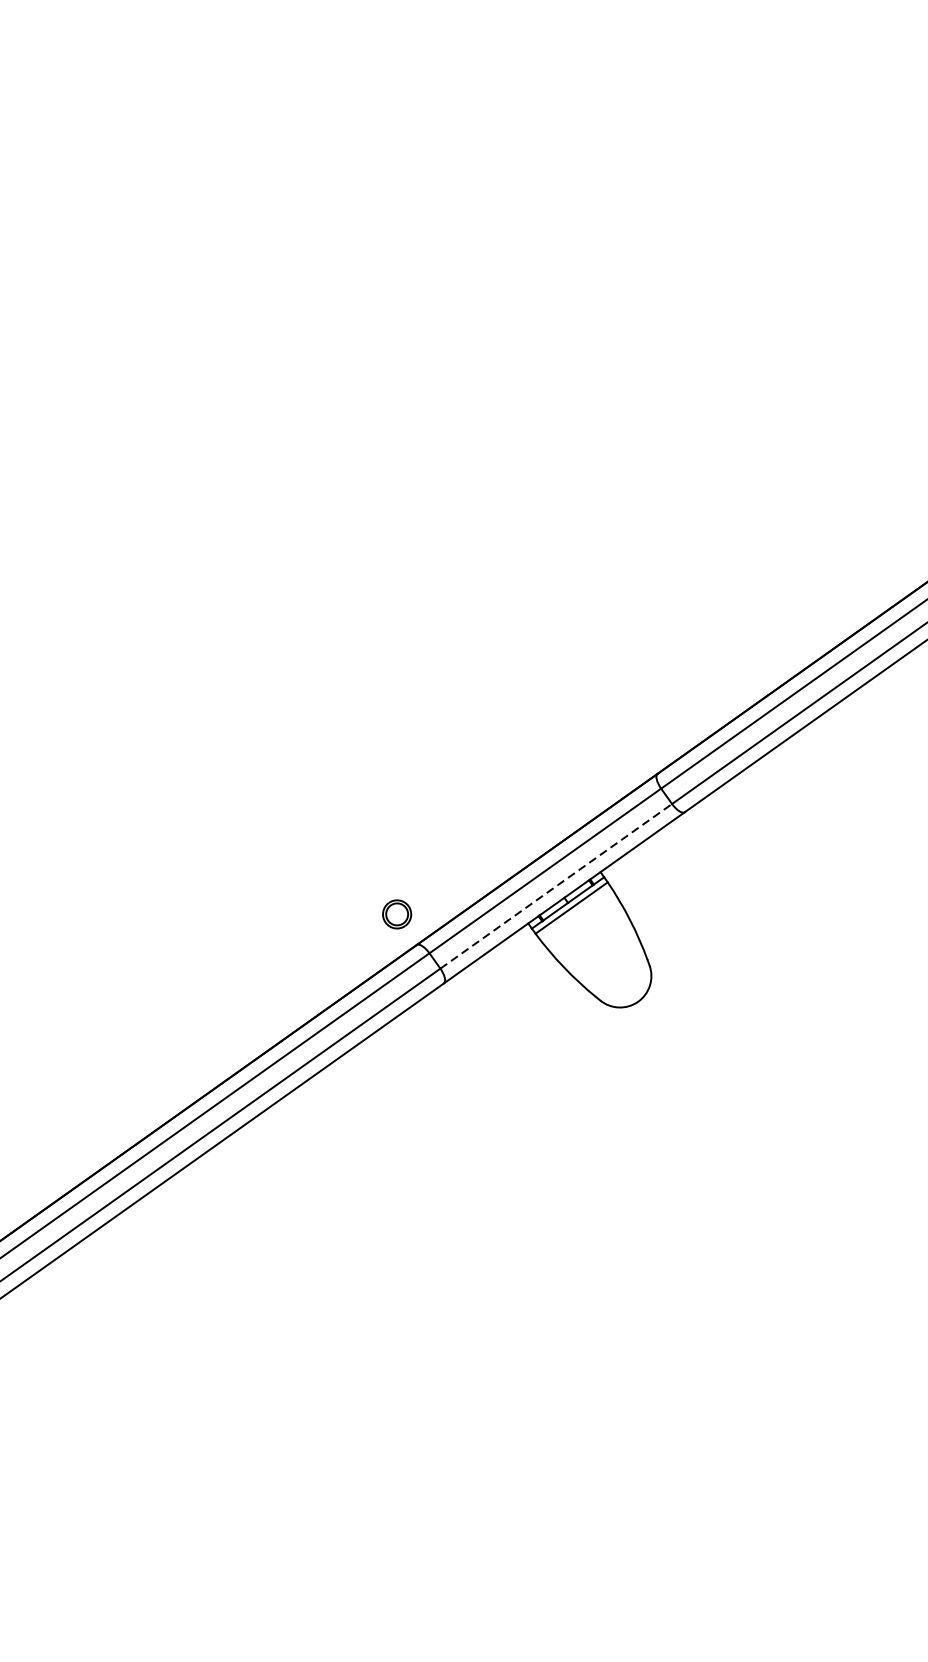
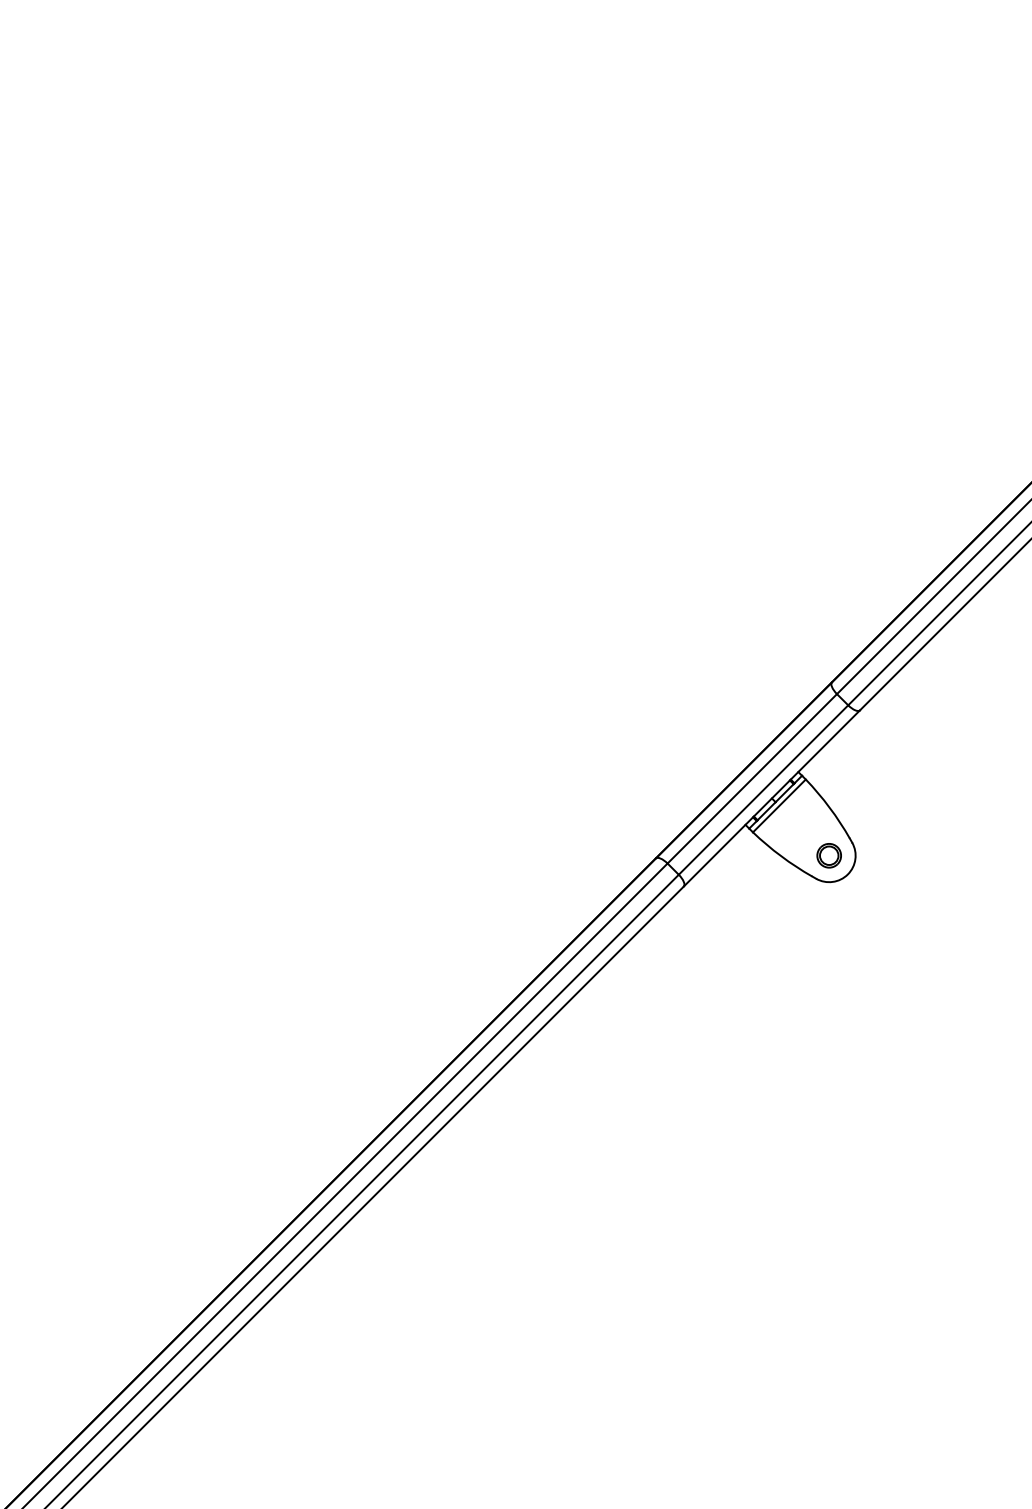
line: (556, 886) -> (763, 790), dashed -> solid
part: (396, 913) -> (828, 855), moved

